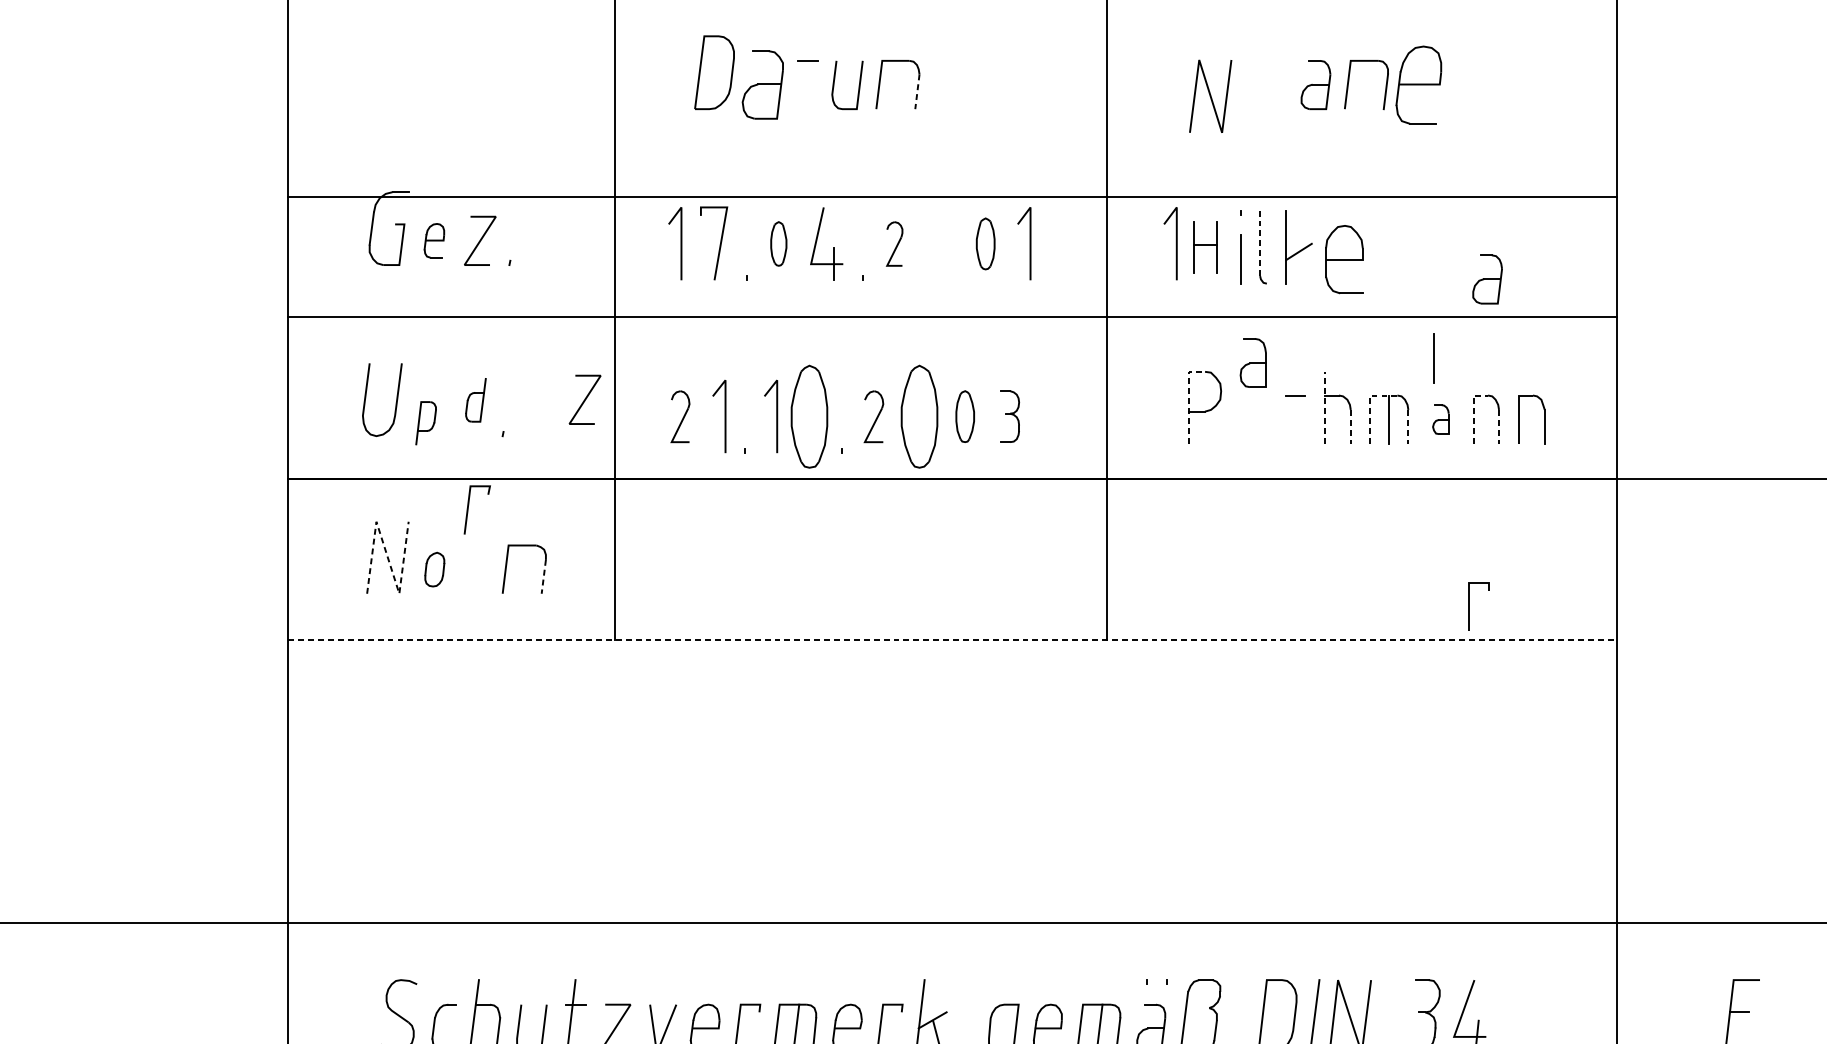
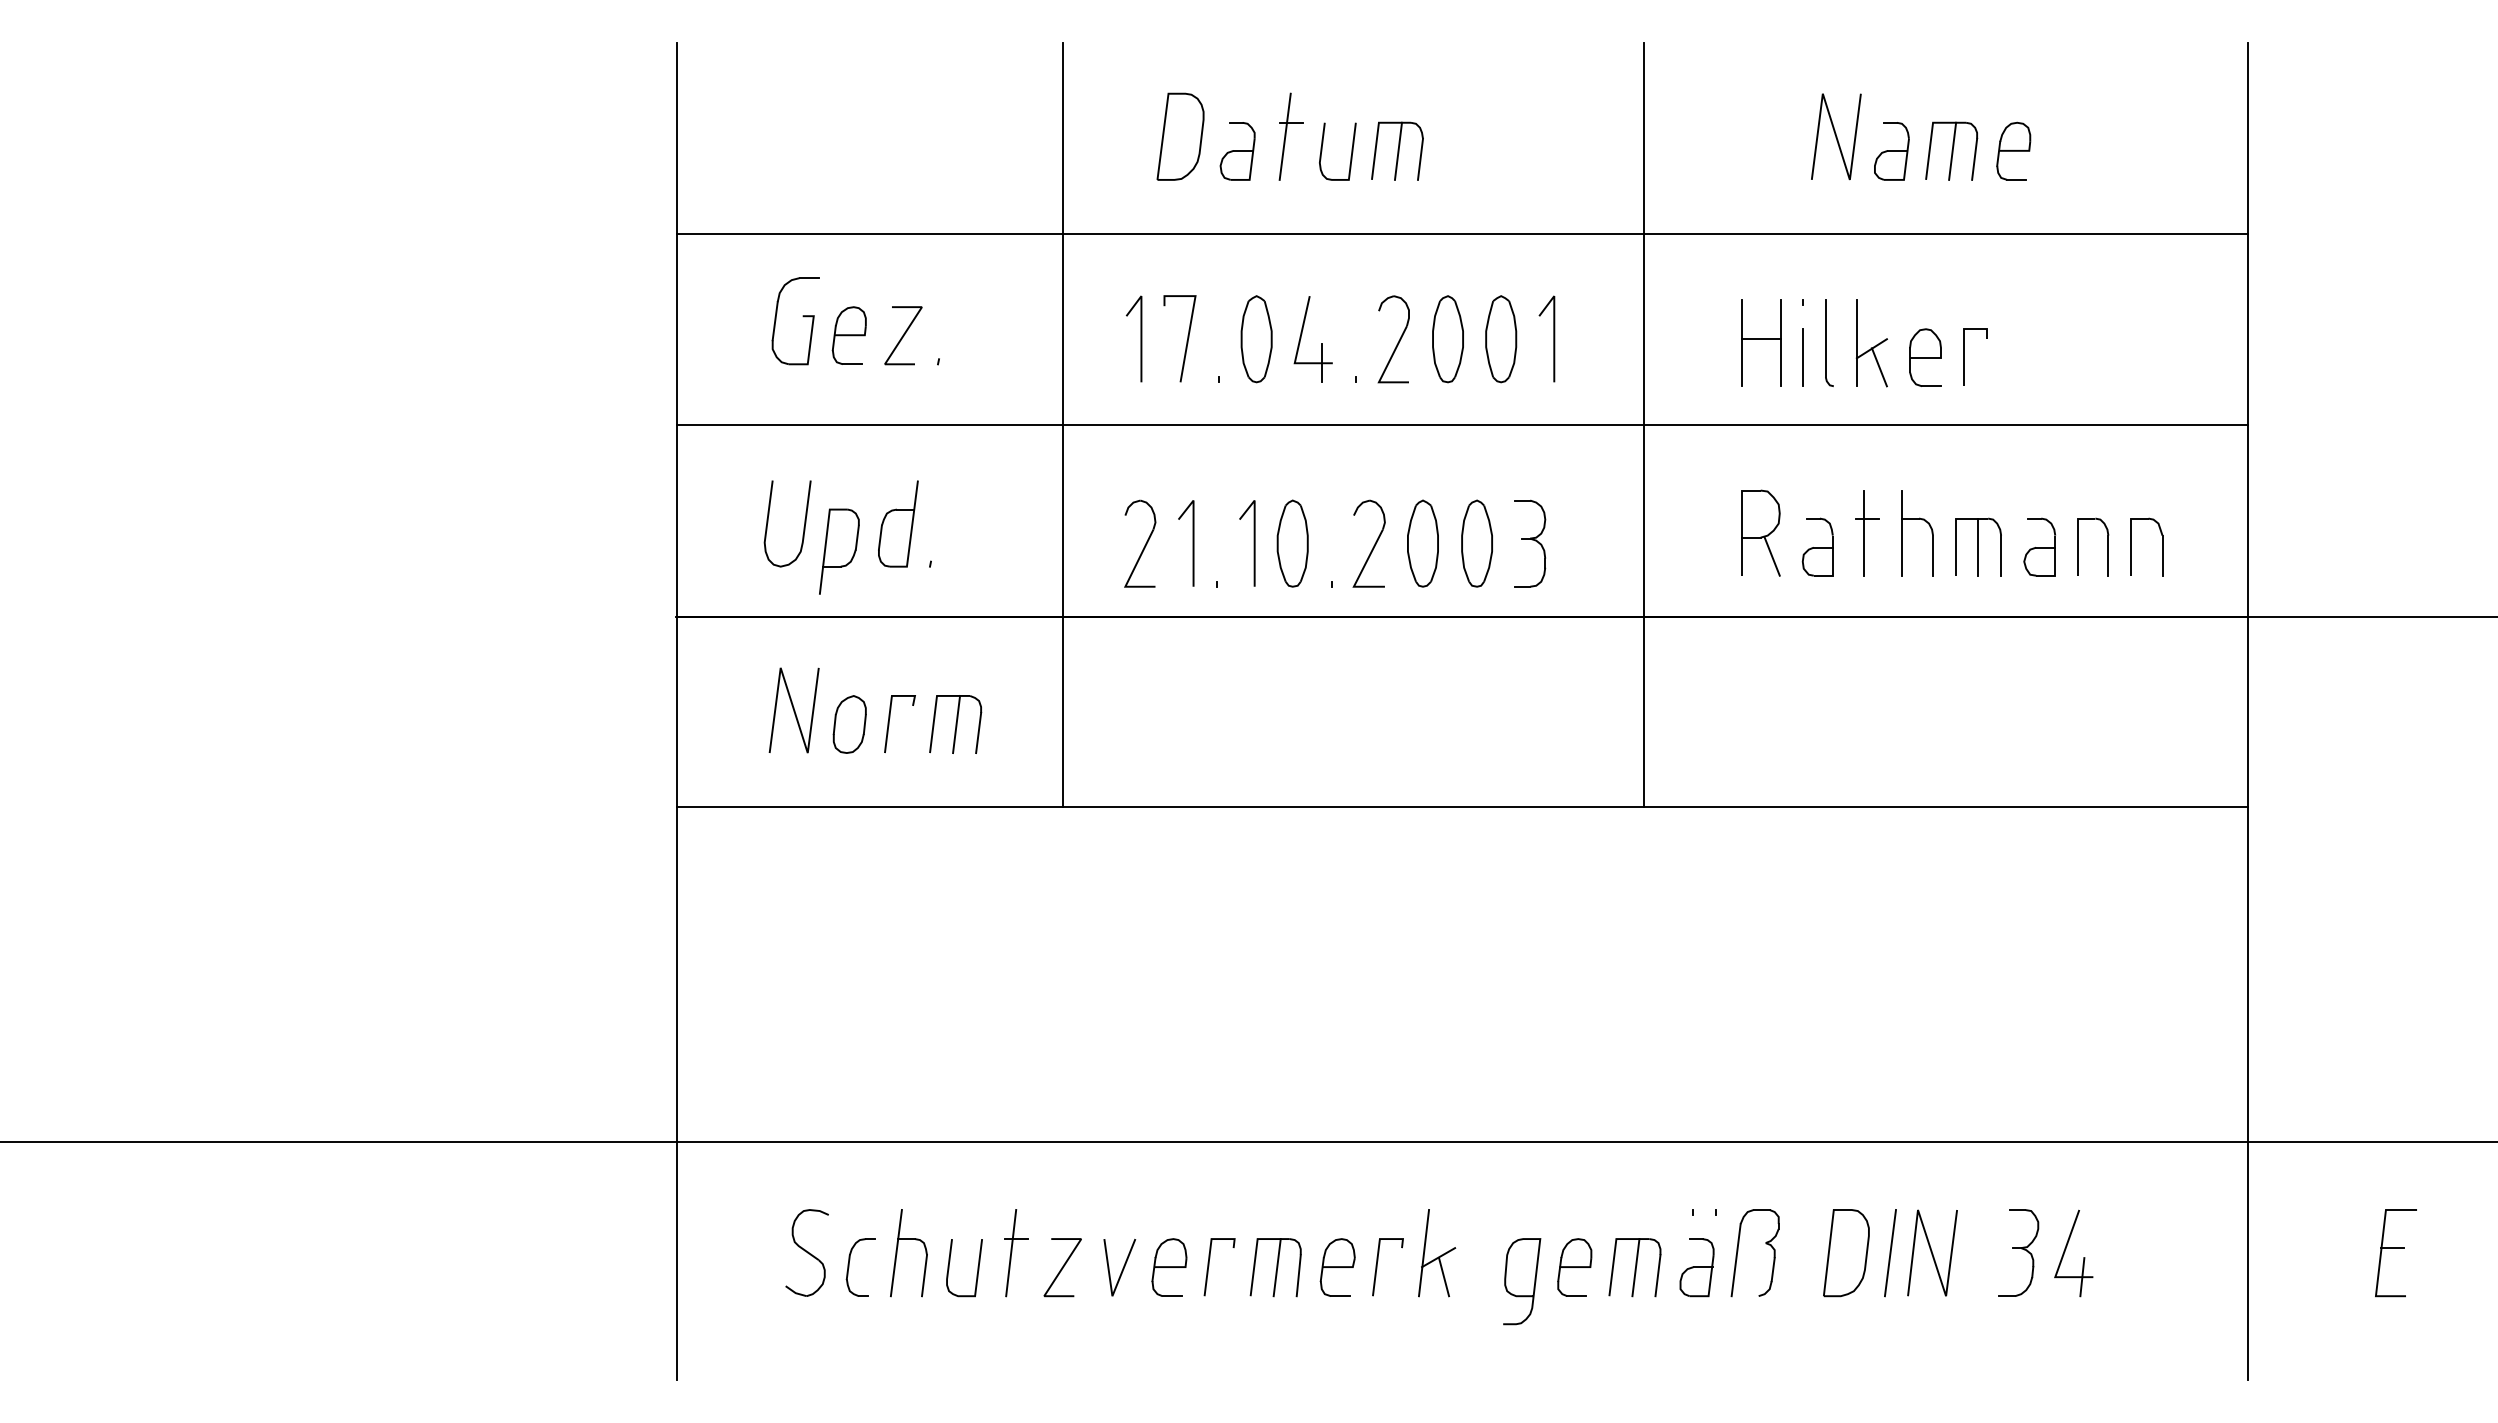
line: (802, 72) -> (1284, 136), added
line: (897, 84) -> (1397, 150), added
line: (1367, 84) -> (1952, 150), added
part: (1418, 84) -> (2013, 150), size x0.62
part: (762, 85) -> (1237, 151), size x0.71
line: (917, 91) -> (1420, 159), dashed -> solid
line: (1210, 96) -> (1836, 136), moved
line: (952, 197) -> (1461, 234), moved
part: (433, 240) -> (848, 335), size x1.43
line: (1176, 243) -> (1726, 338), removed
line: (1259, 243) -> (1825, 338), dashed -> solid
part: (778, 244) -> (1256, 339), size x1.67
part: (894, 244) -> (1393, 339), size x1.67
part: (940, 244) -> (1447, 339), added
part: (985, 244) -> (1501, 339), size x1.43
part: (1205, 246) -> (1761, 342), size x1.43
part: (1344, 259) -> (1925, 357), size x0.71
line: (1304, 267) -> (1878, 367), added
part: (1487, 279) -> (2094, 381), removed
line: (1434, 358) -> (2031, 474), removed
part: (1253, 362) -> (1817, 546), moved
line: (1188, 398) -> (1741, 522), dashed -> solid
part: (476, 399) -> (898, 523), size x1.67
line: (585, 399) -> (1027, 523), removed
line: (1370, 405) -> (1956, 530), dashed -> solid
line: (1291, 407) -> (1863, 532), added
line: (1324, 408) -> (1902, 533), dashed -> solid
line: (1473, 411) -> (2078, 537), dashed -> solid
part: (680, 416) -> (1140, 543), size x1.43
part: (809, 416) -> (1292, 543), size x0.71
part: (873, 416) -> (1368, 543), size x1.43
part: (919, 416) -> (1422, 543), size x0.71
part: (964, 416) -> (1476, 543), size x1.43
part: (1010, 416) -> (1530, 543), size x1.43
part: (1440, 419) -> (2039, 546), size x1.67
part: (426, 423) -> (839, 551), size x1.67
line: (1214, 427) -> (1771, 556), added
line: (1351, 427) -> (1933, 556), dashed -> solid
line: (1408, 427) -> (2001, 556), dashed -> solid
line: (1499, 427) -> (2108, 556), dashed -> solid
line: (468, 509) -> (889, 723), moved
line: (388, 557) -> (794, 710), dashed -> solid
part: (434, 569) -> (849, 724), size x1.43
line: (525, 569) -> (956, 724), added
line: (543, 577) -> (978, 733), dashed -> solid
line: (1469, 605) -> (1964, 356), moved
line: (952, 639) -> (1462, 807), dashed -> solid

